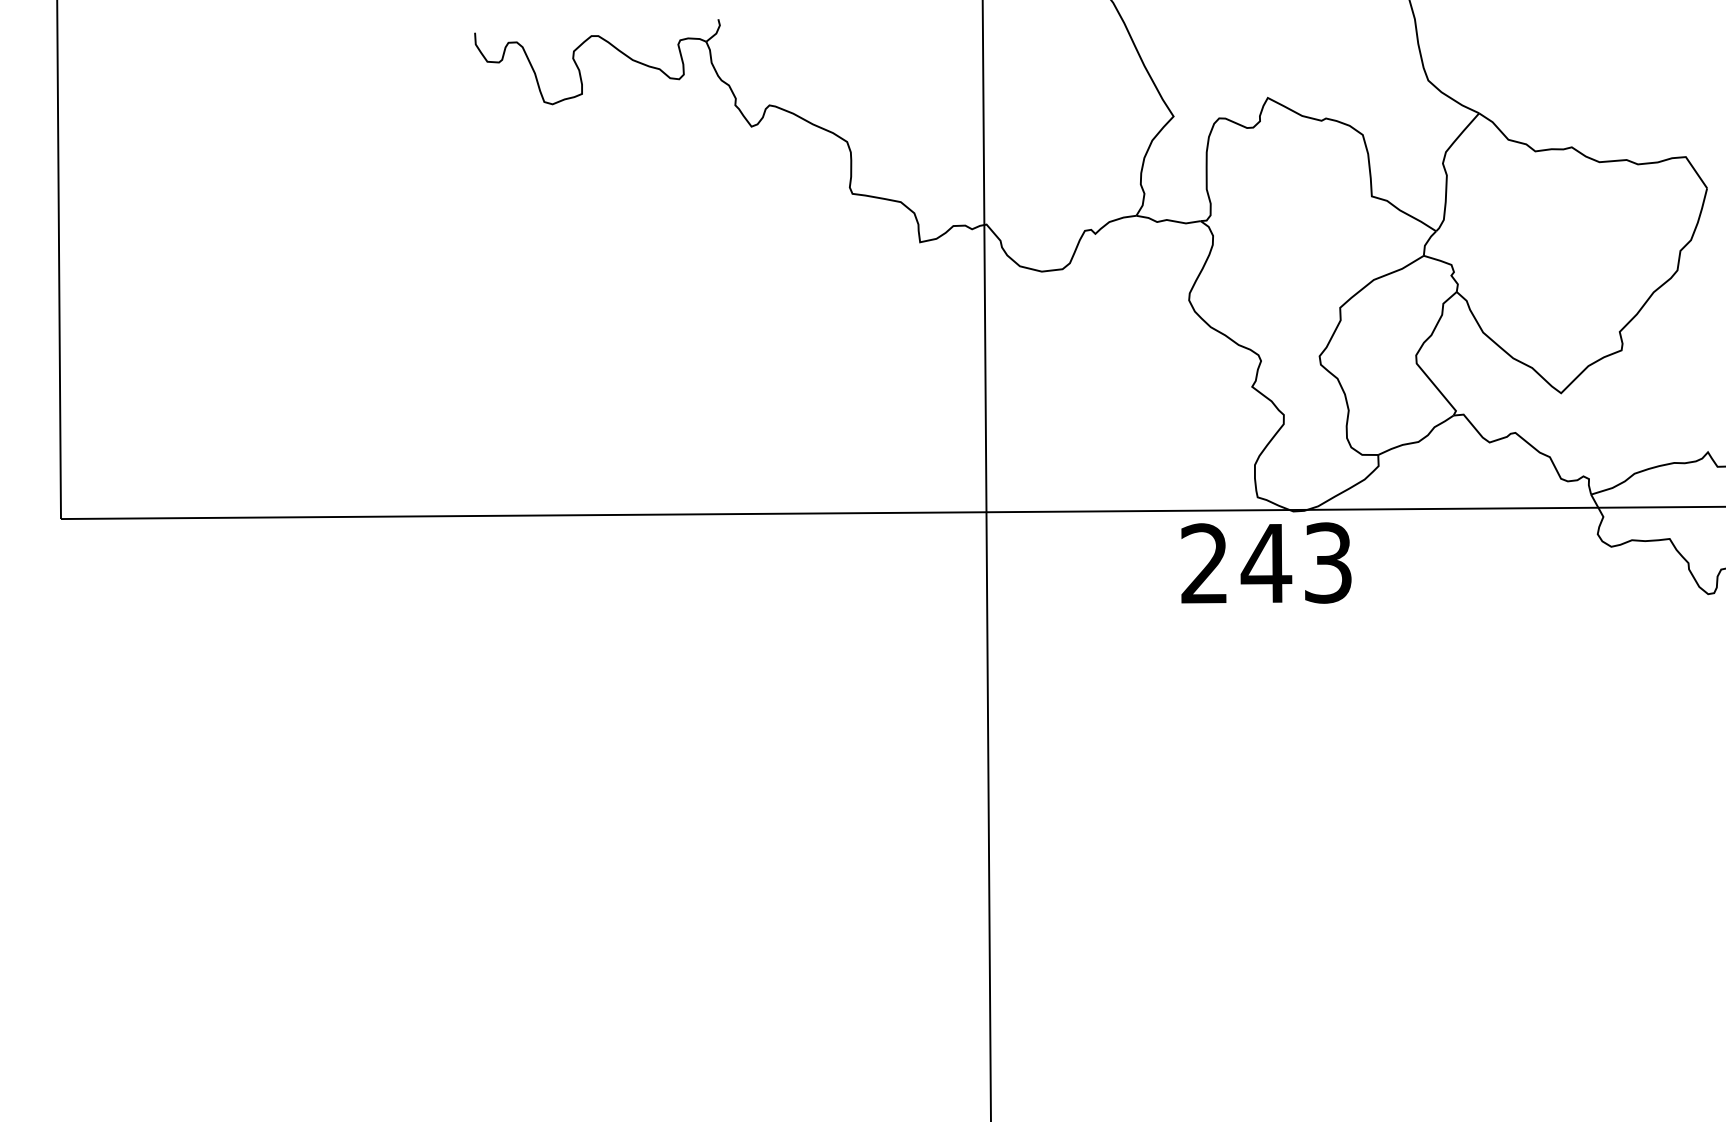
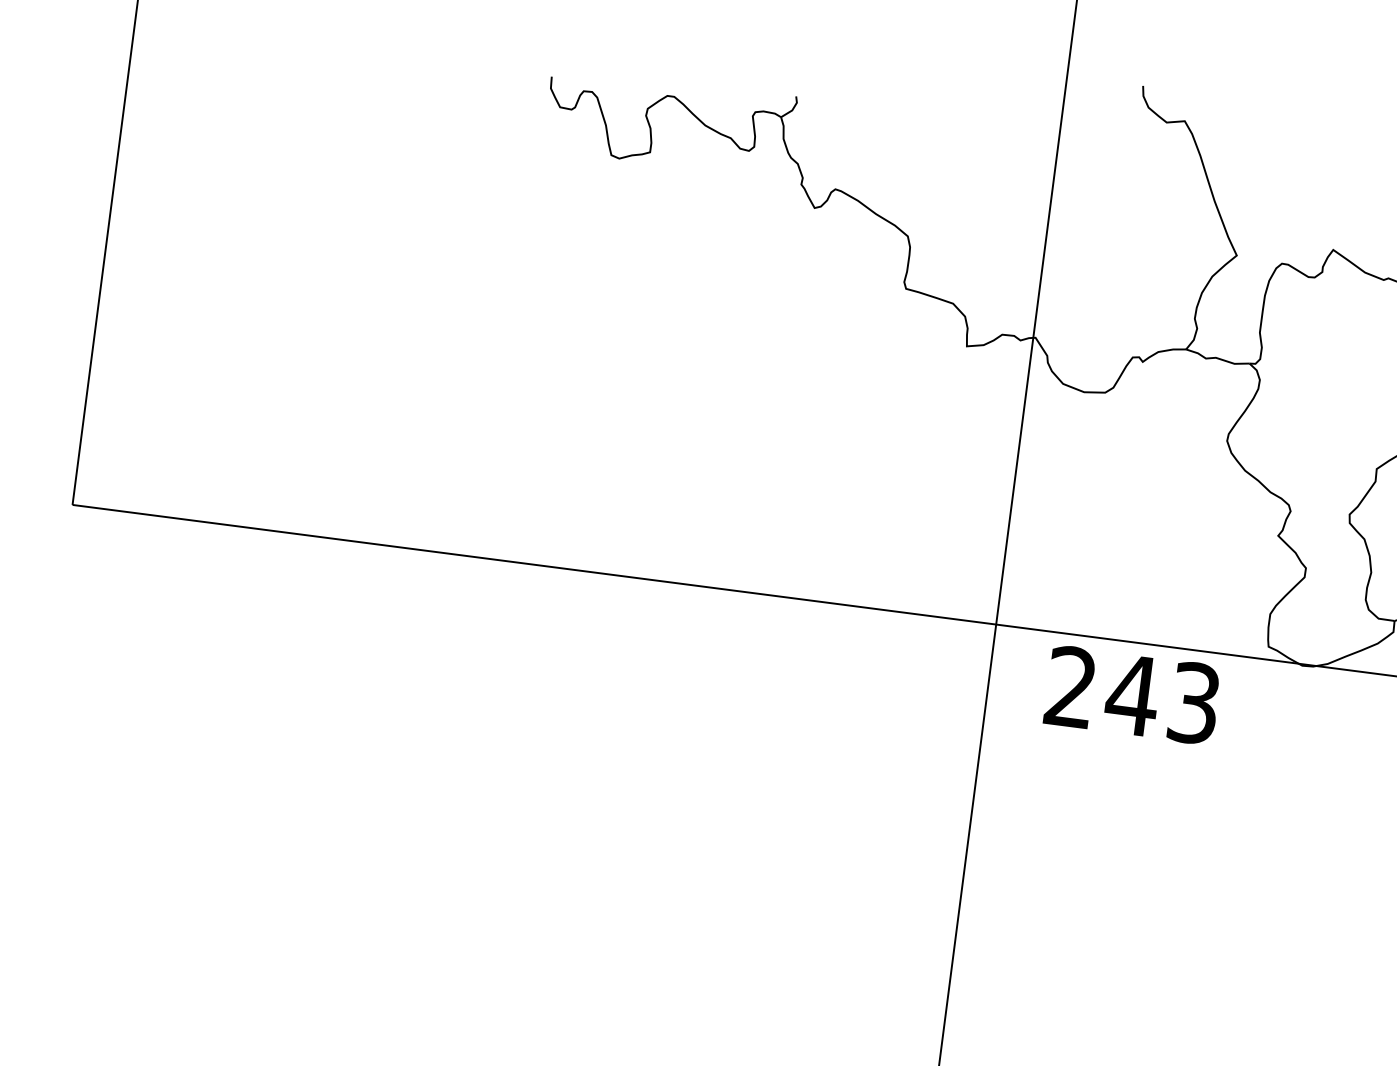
text: (1266, 562) -> (1132, 694), moved

